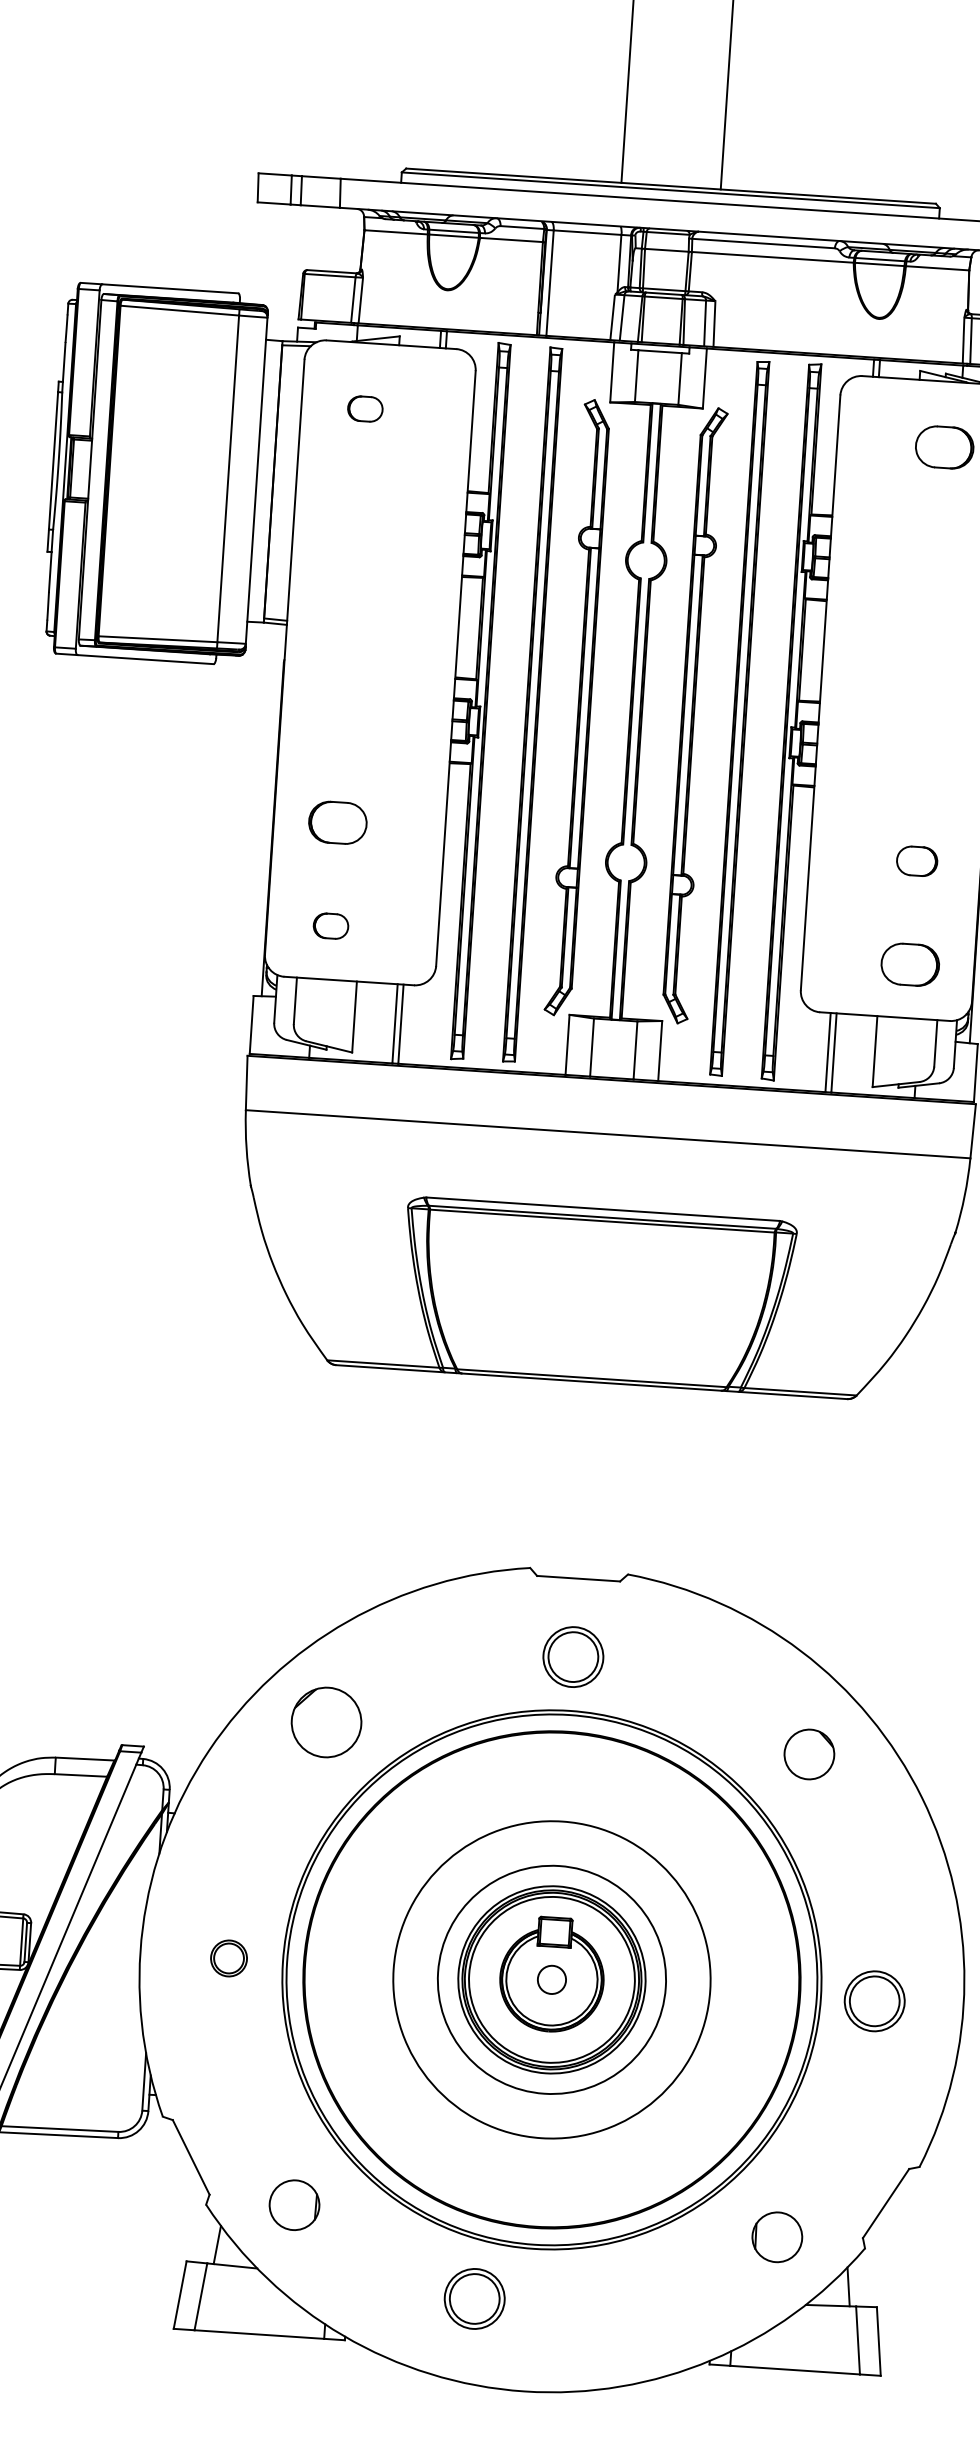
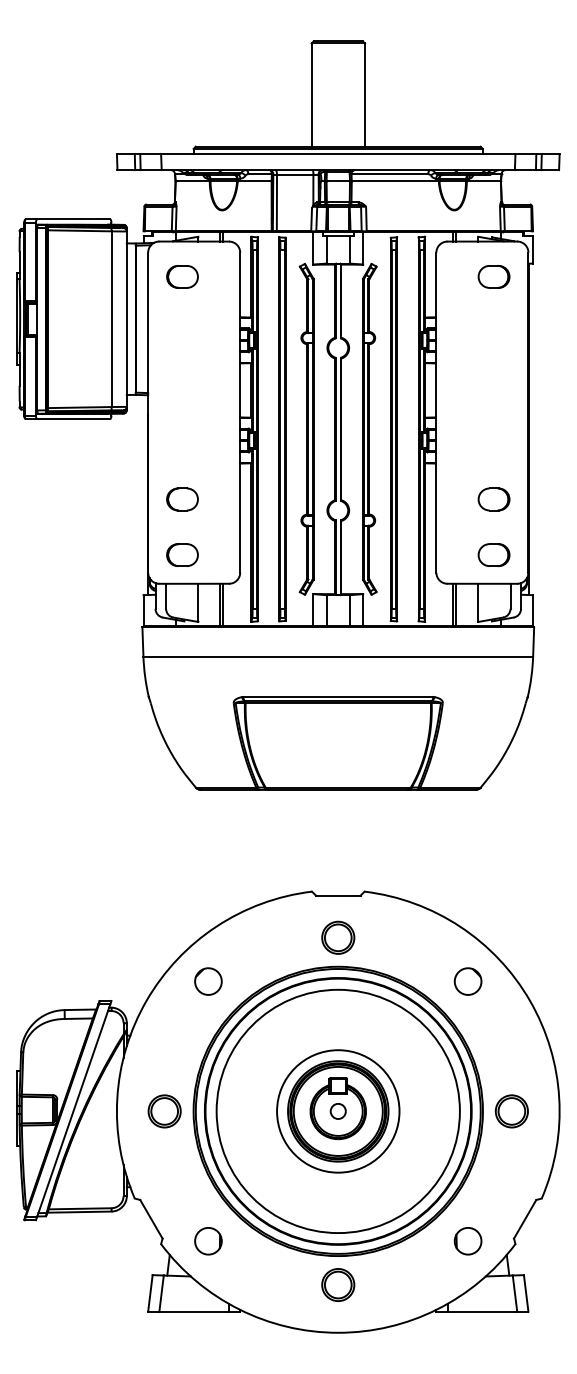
part: (365, 408) -> (182, 276), size x1.67
part: (916, 861) -> (493, 499), size x1.43
part: (331, 925) -> (182, 554), size x1.67
circle: (326, 1722) -> (208, 981), size x0.71
part: (228, 1958) -> (164, 1111), size x1.67
circle: (550, 1979) -> (337, 1111), size x1.43
part: (475, 2297) -> (338, 1284), moved

